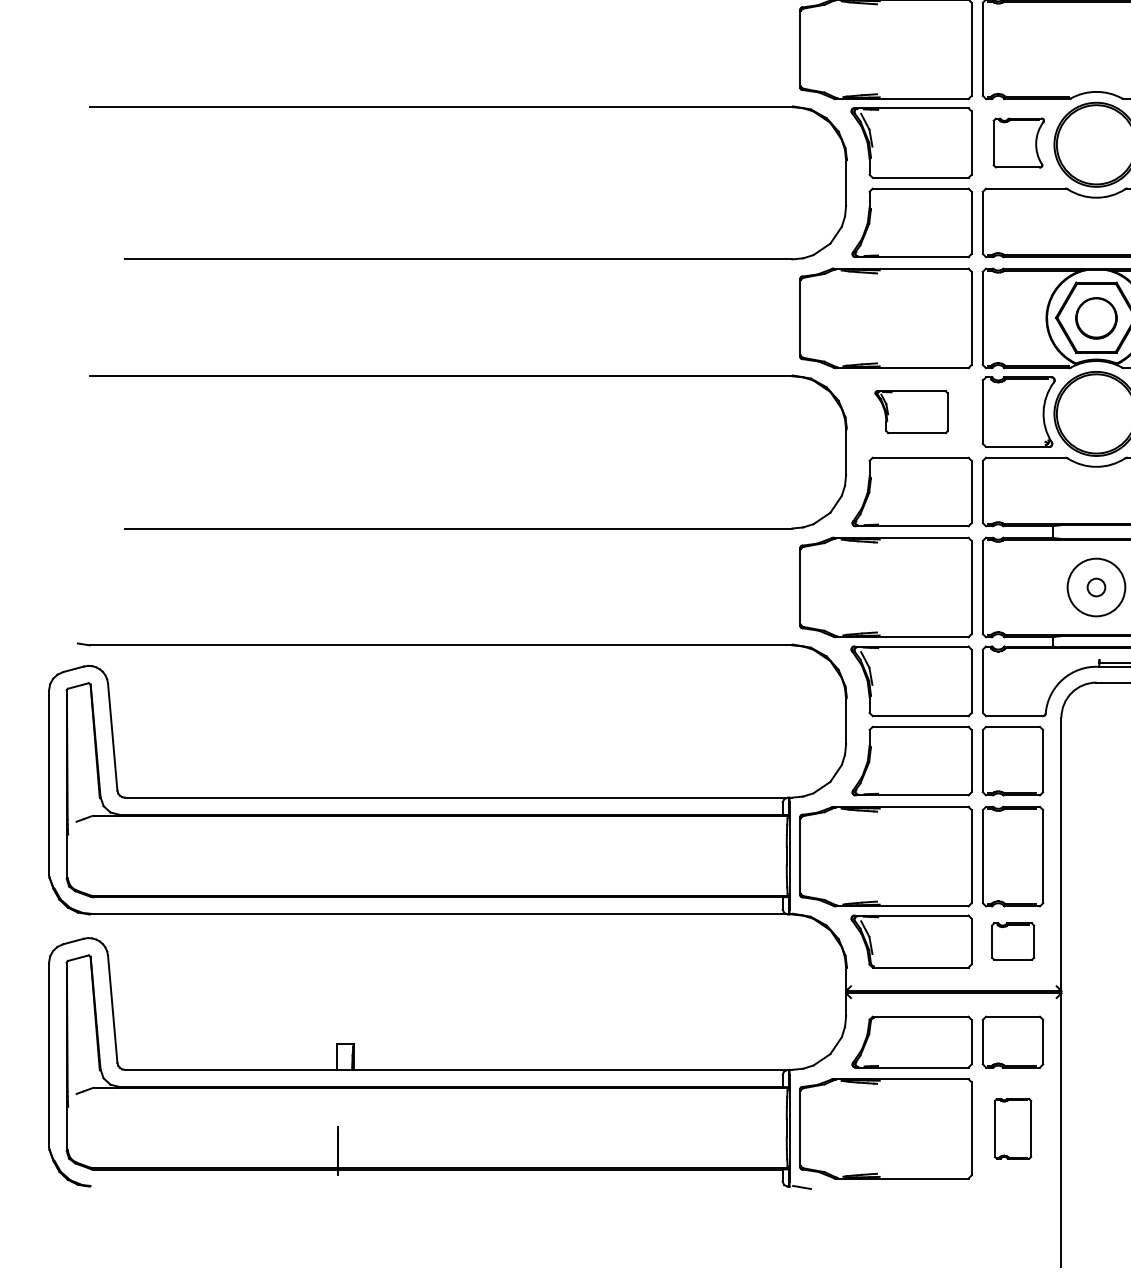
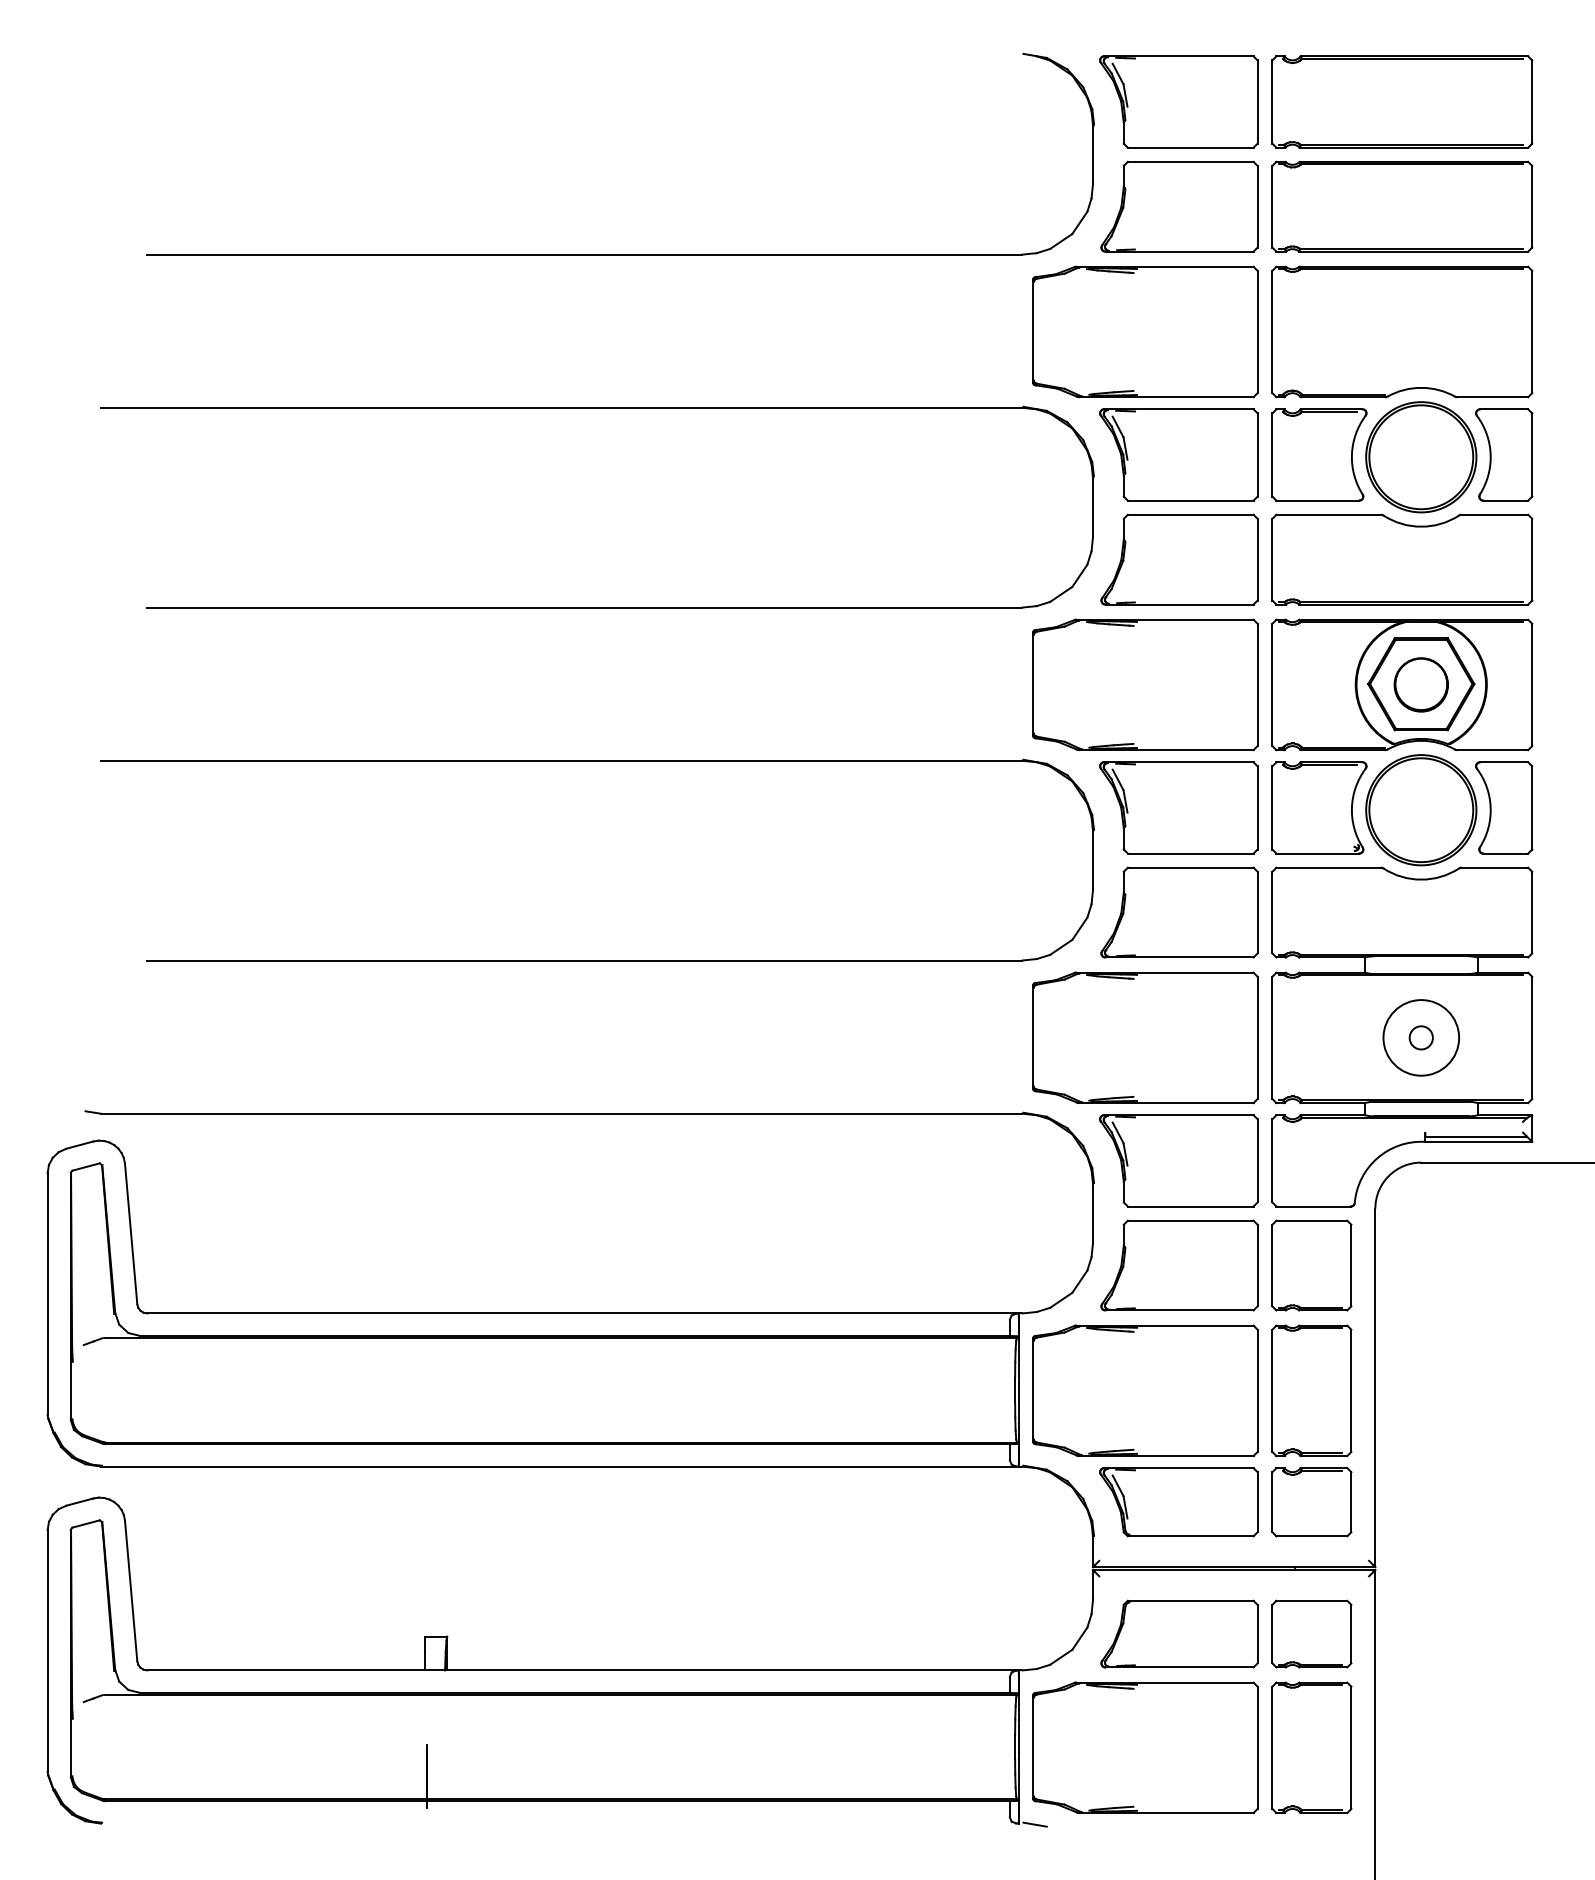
part: (1018, 142) -> (1319, 454), size x1.43
part: (911, 411) -> (1178, 807), size x1.67
part: (1012, 941) -> (1311, 1502), size x1.43
part: (1012, 1128) -> (1311, 1747), size x1.67

